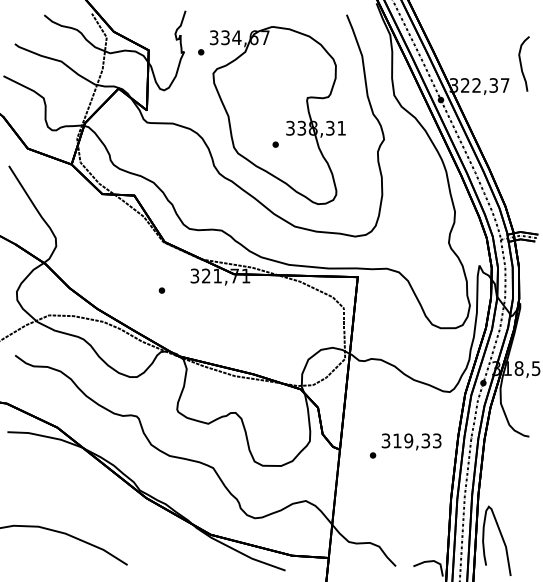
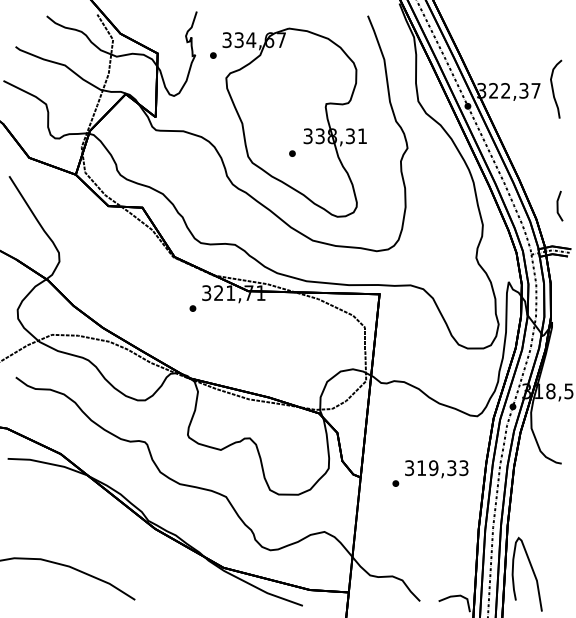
curve: (521, 63) -> (553, 88), moved
line: (526, 193) -> (558, 205), added
part: (161, 290) -> (192, 308), moved

